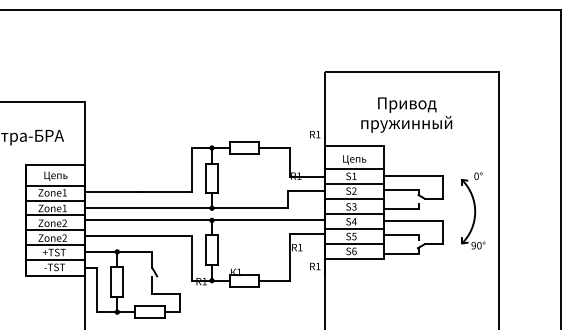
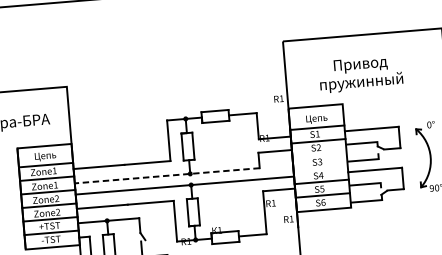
line: (354, 199) -> (319, 155), removed
line: (186, 208) -> (167, 176), solid -> dashed
line: (354, 213) -> (320, 168), removed

